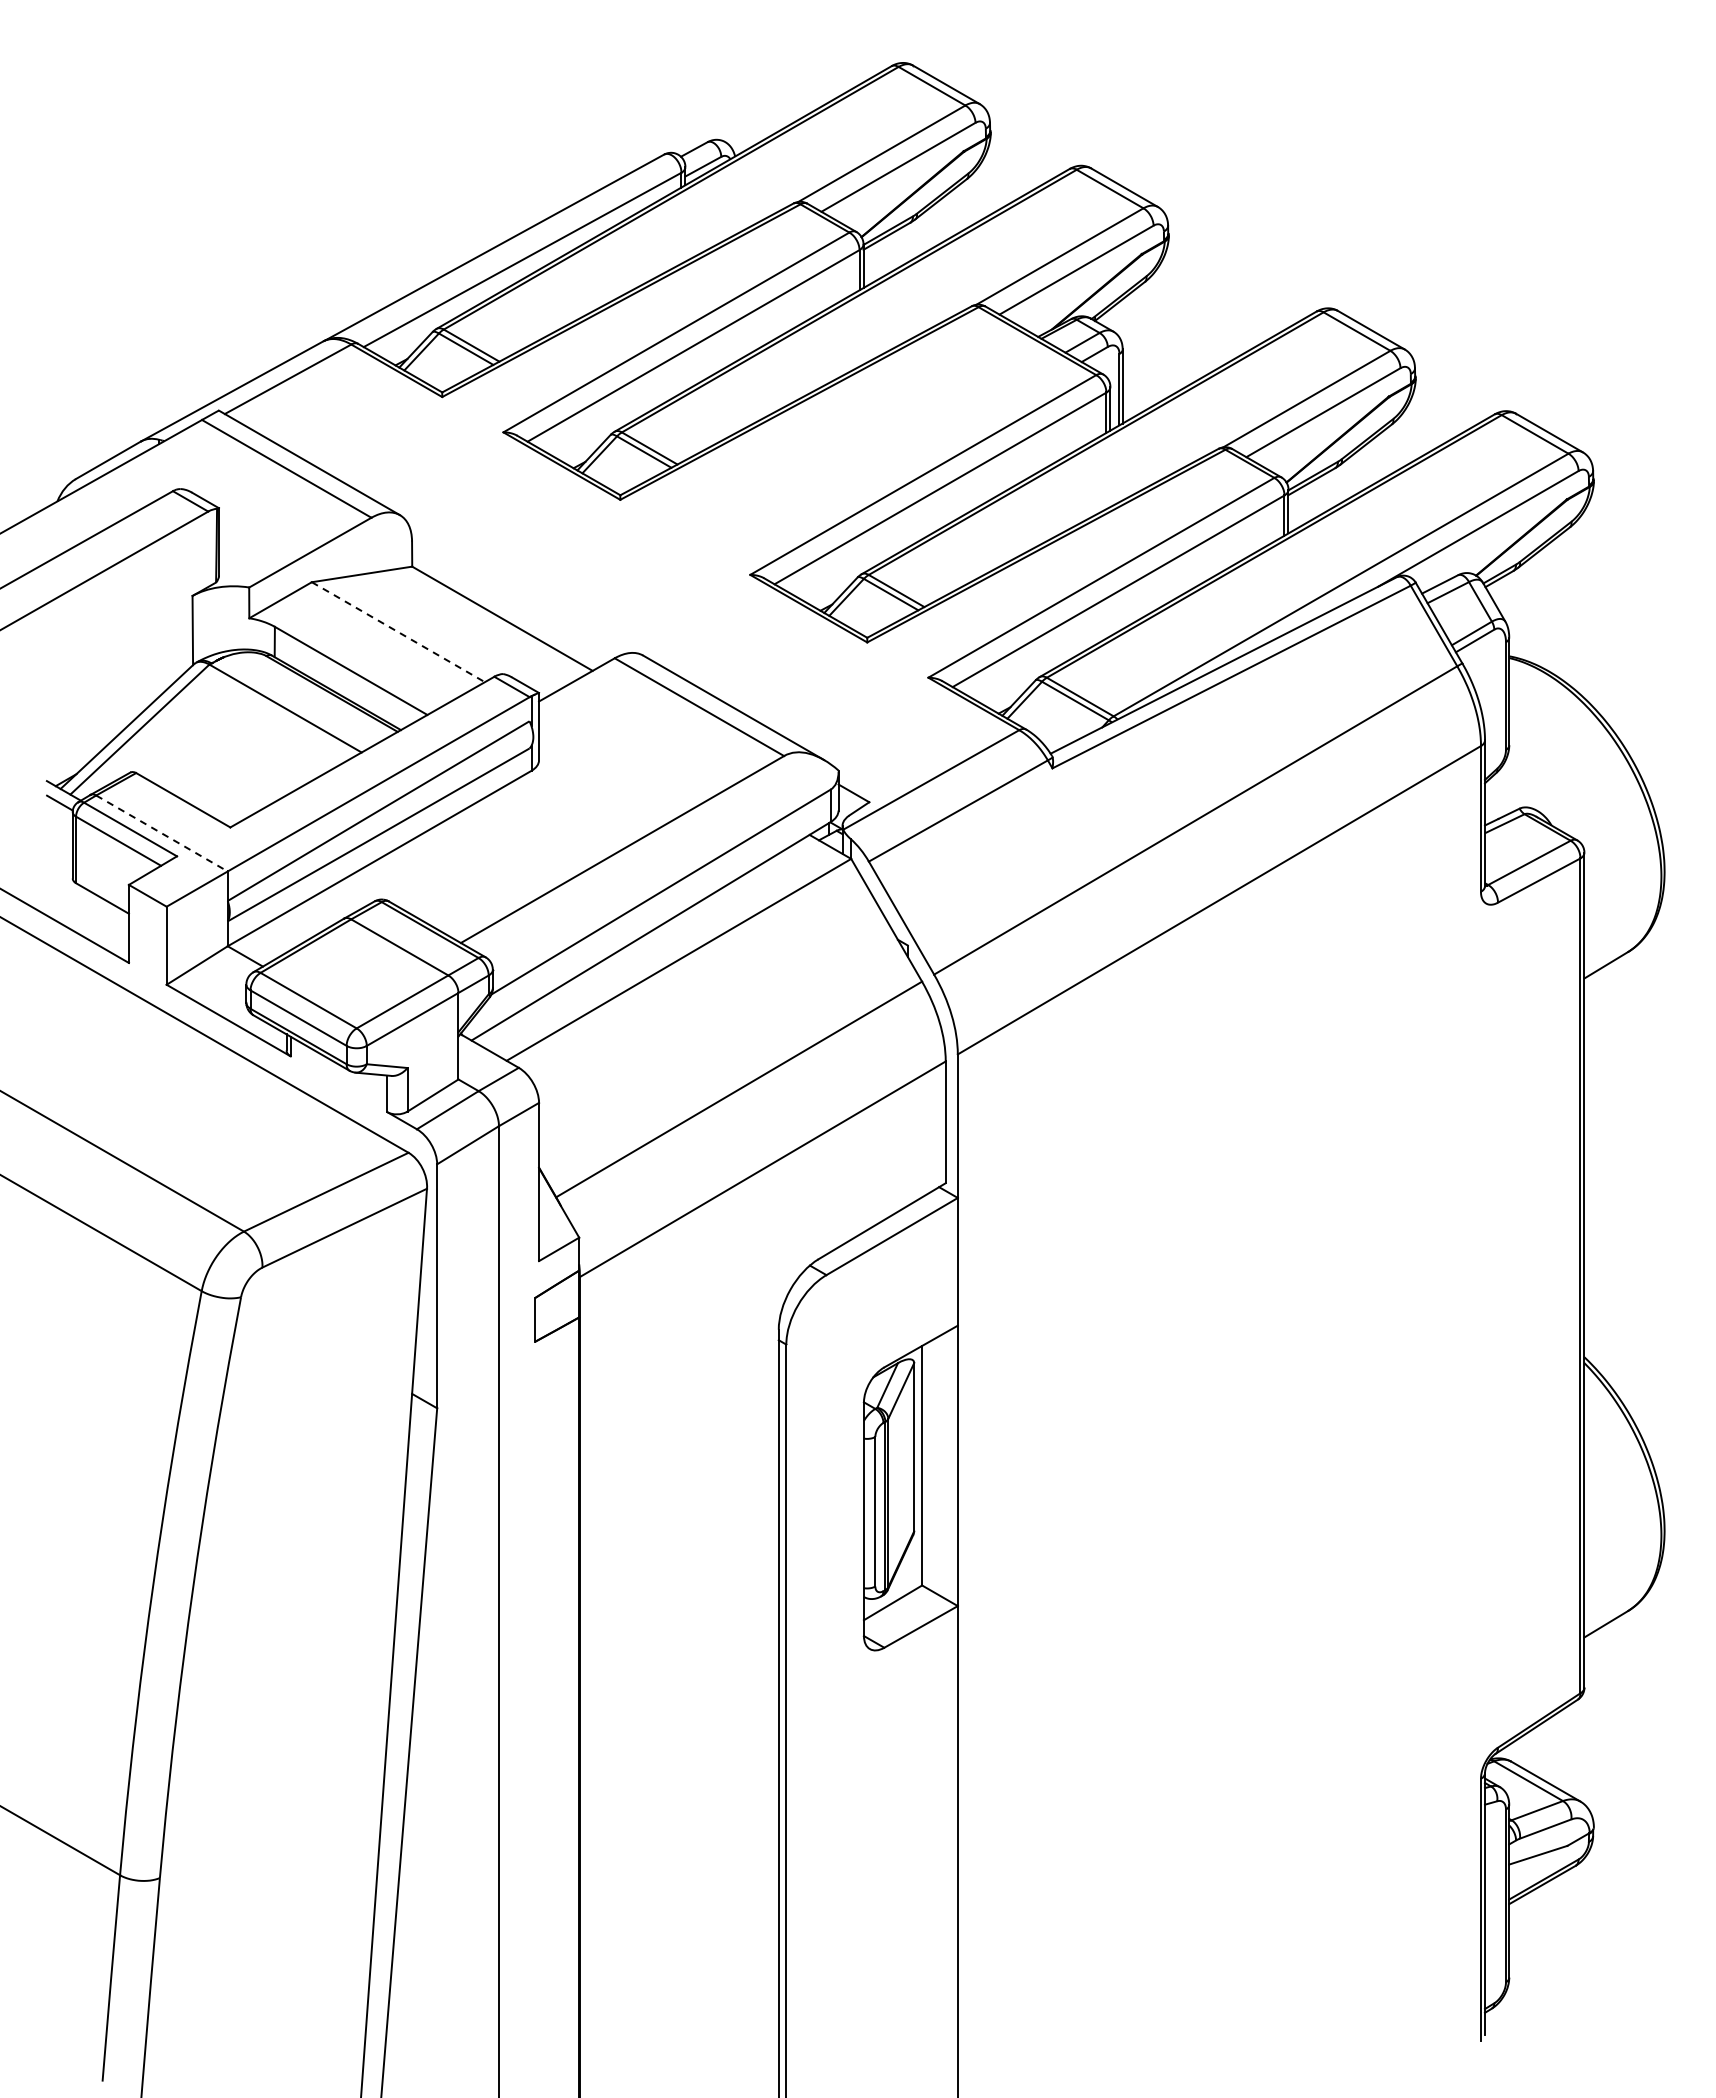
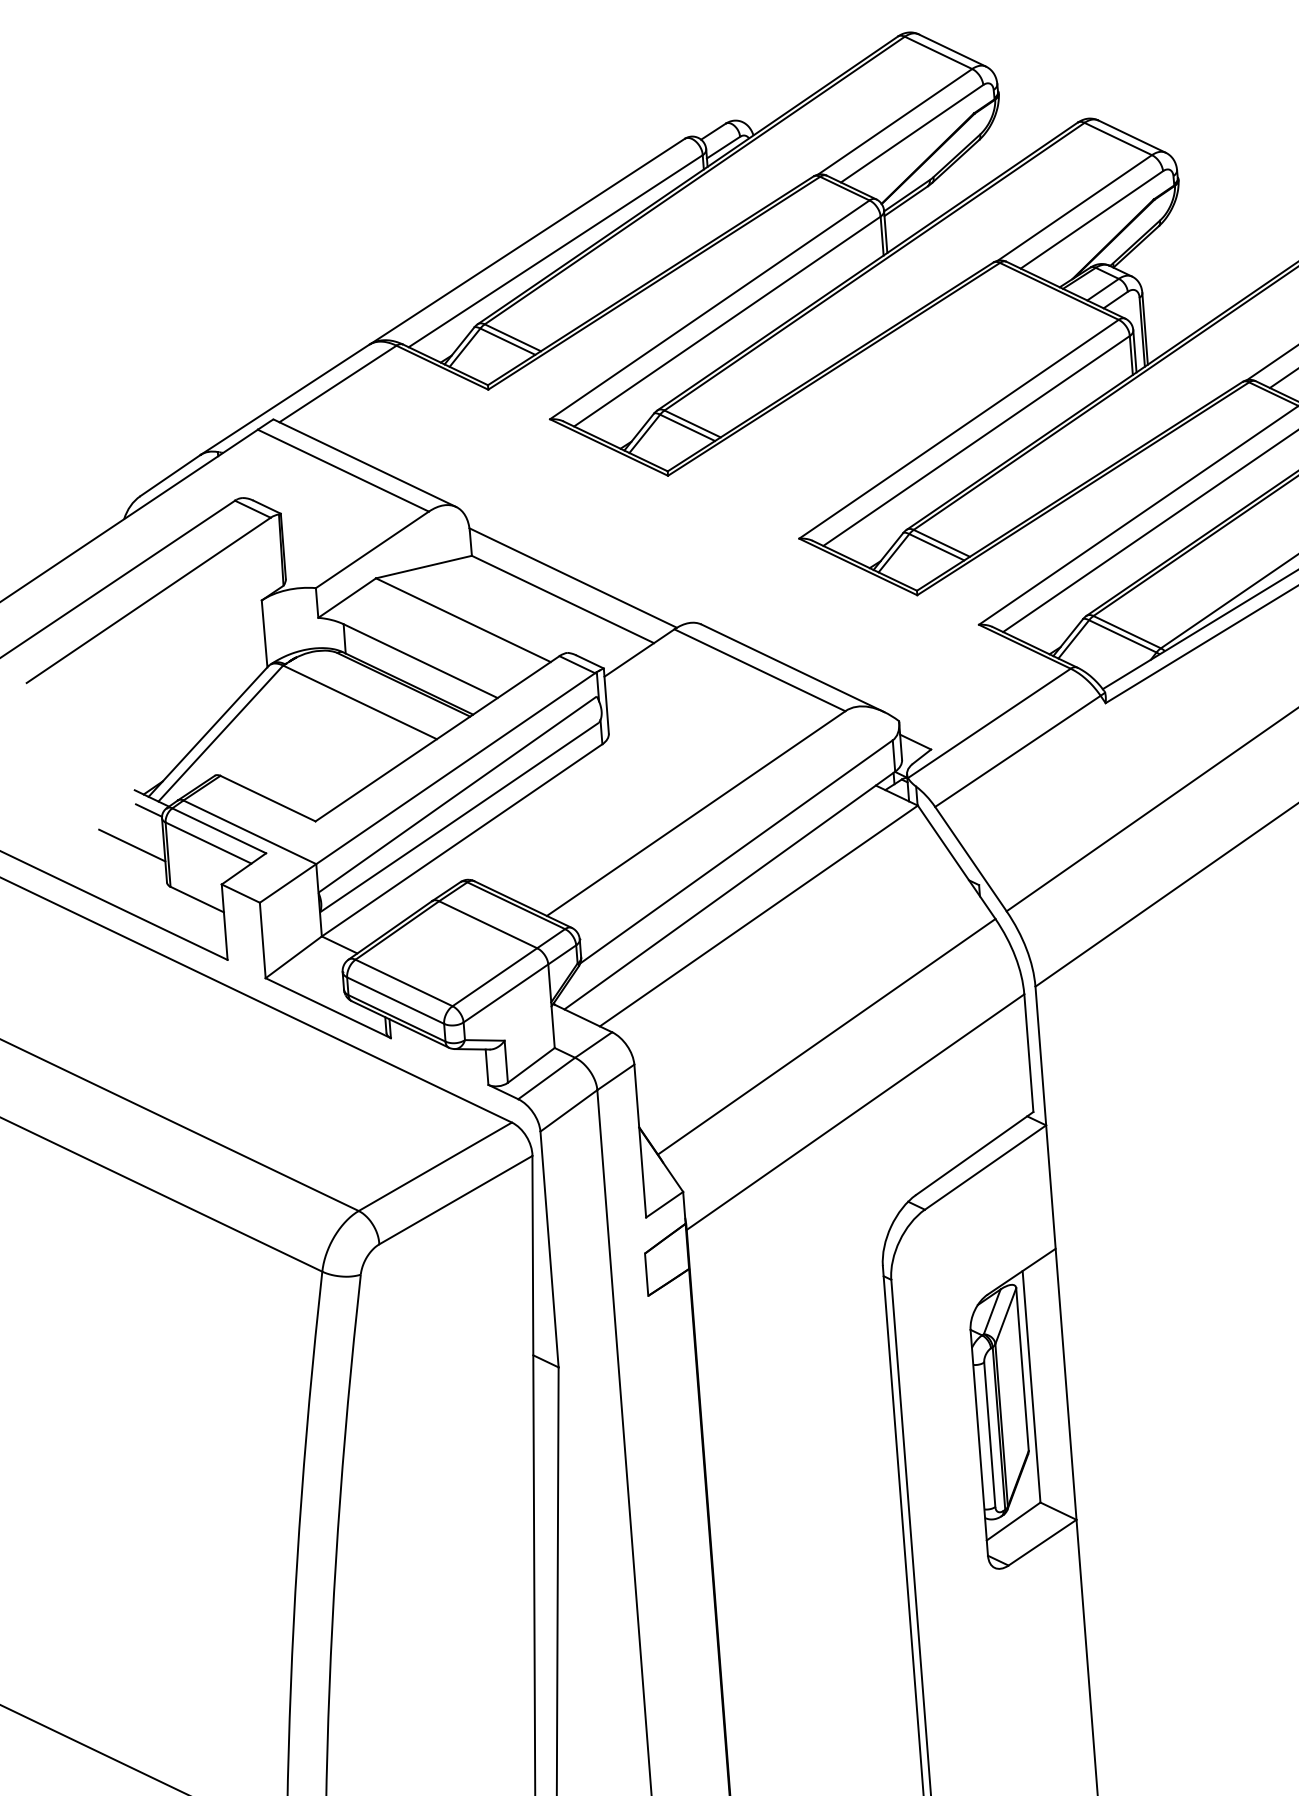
line: (514, 597) -> (573, 578), added
line: (398, 632) -> (463, 620), dashed -> solid
line: (161, 833) -> (249, 832), dashed -> solid
line: (39, 837) -> (131, 845), added

